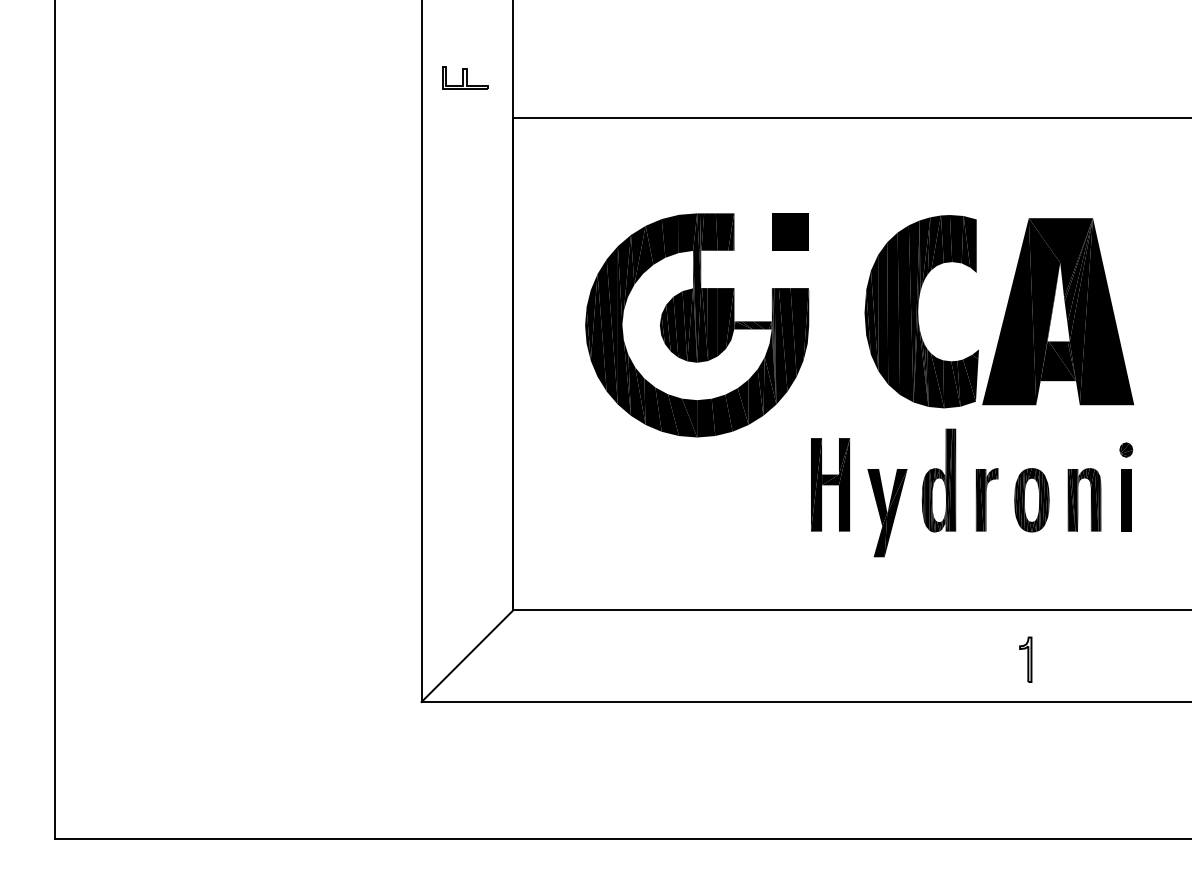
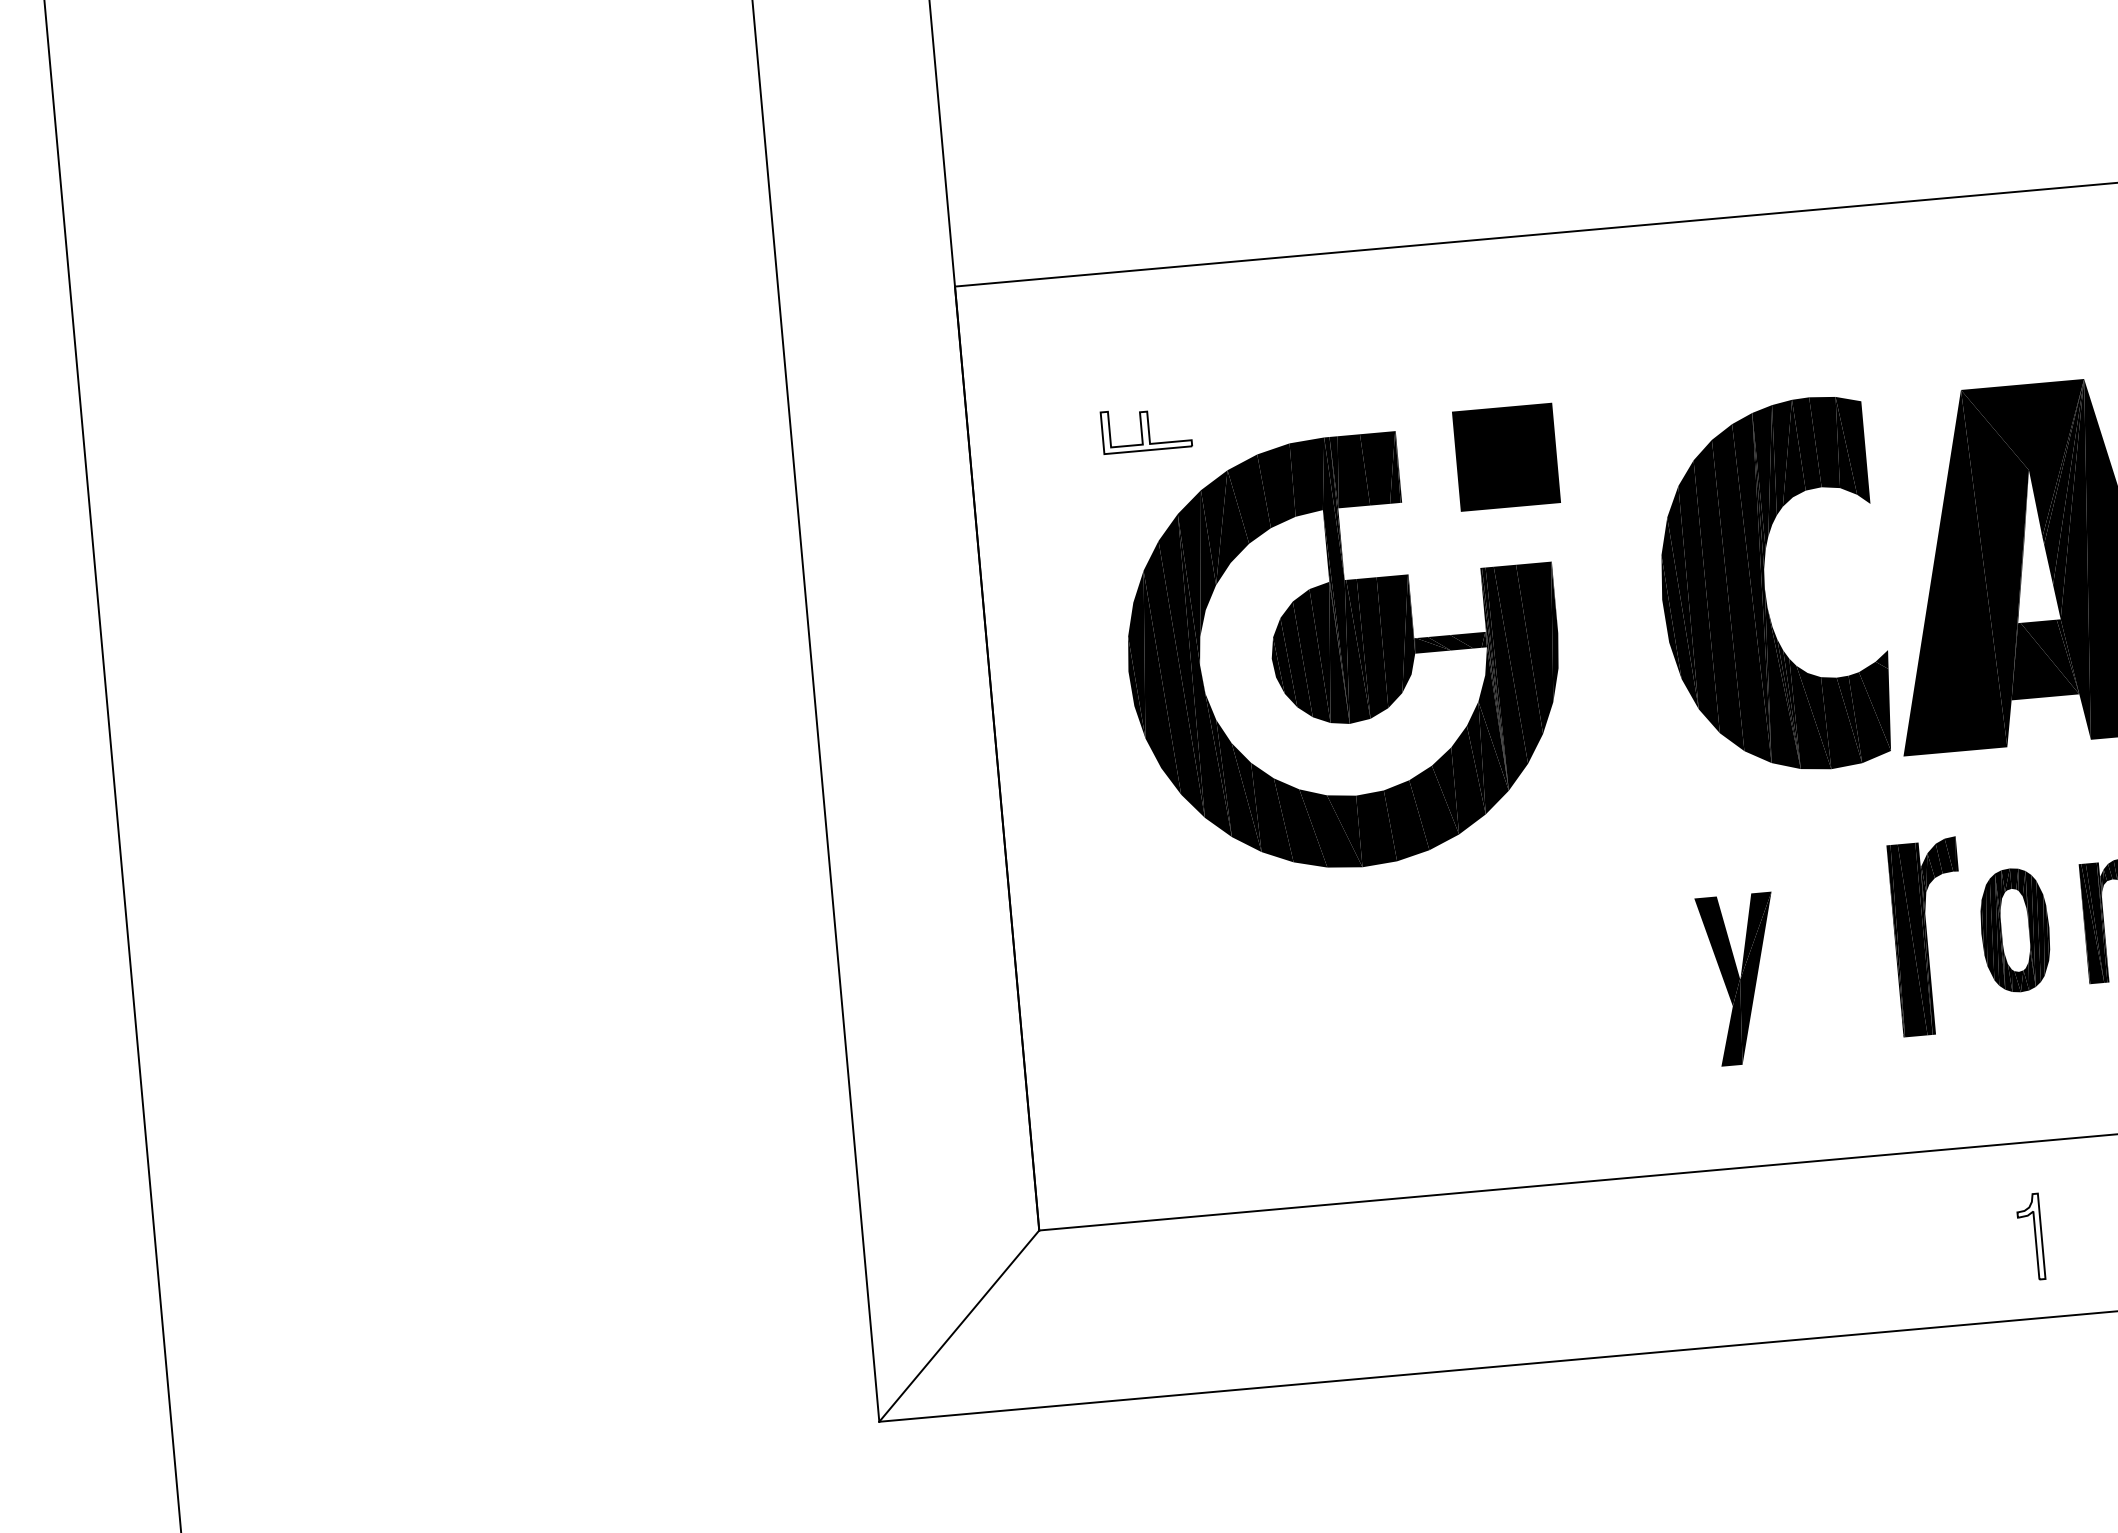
part: (465, 77) -> (1146, 428), moved
part: (790, 231) -> (1506, 456), size x1.4
part: (938, 480) -> (1832, 908), removed
part: (830, 484) -> (1626, 934), removed
part: (986, 499) -> (1928, 936), size x1.6

